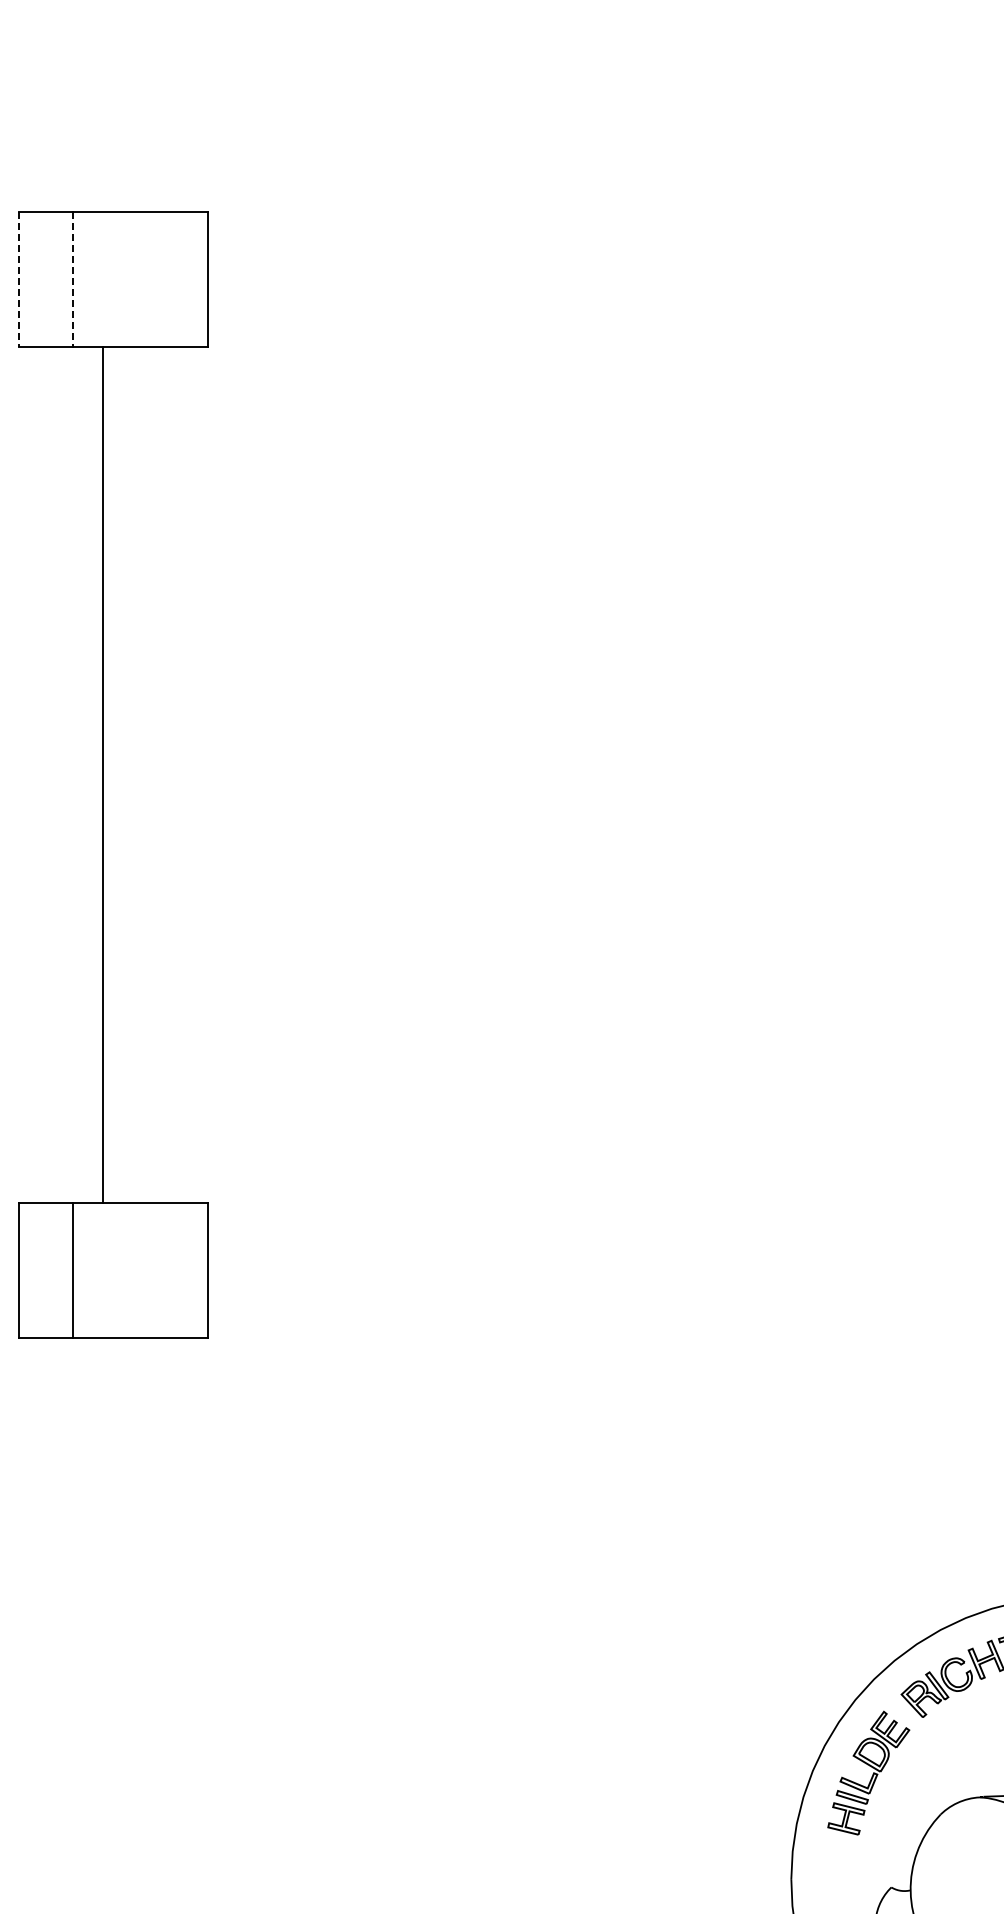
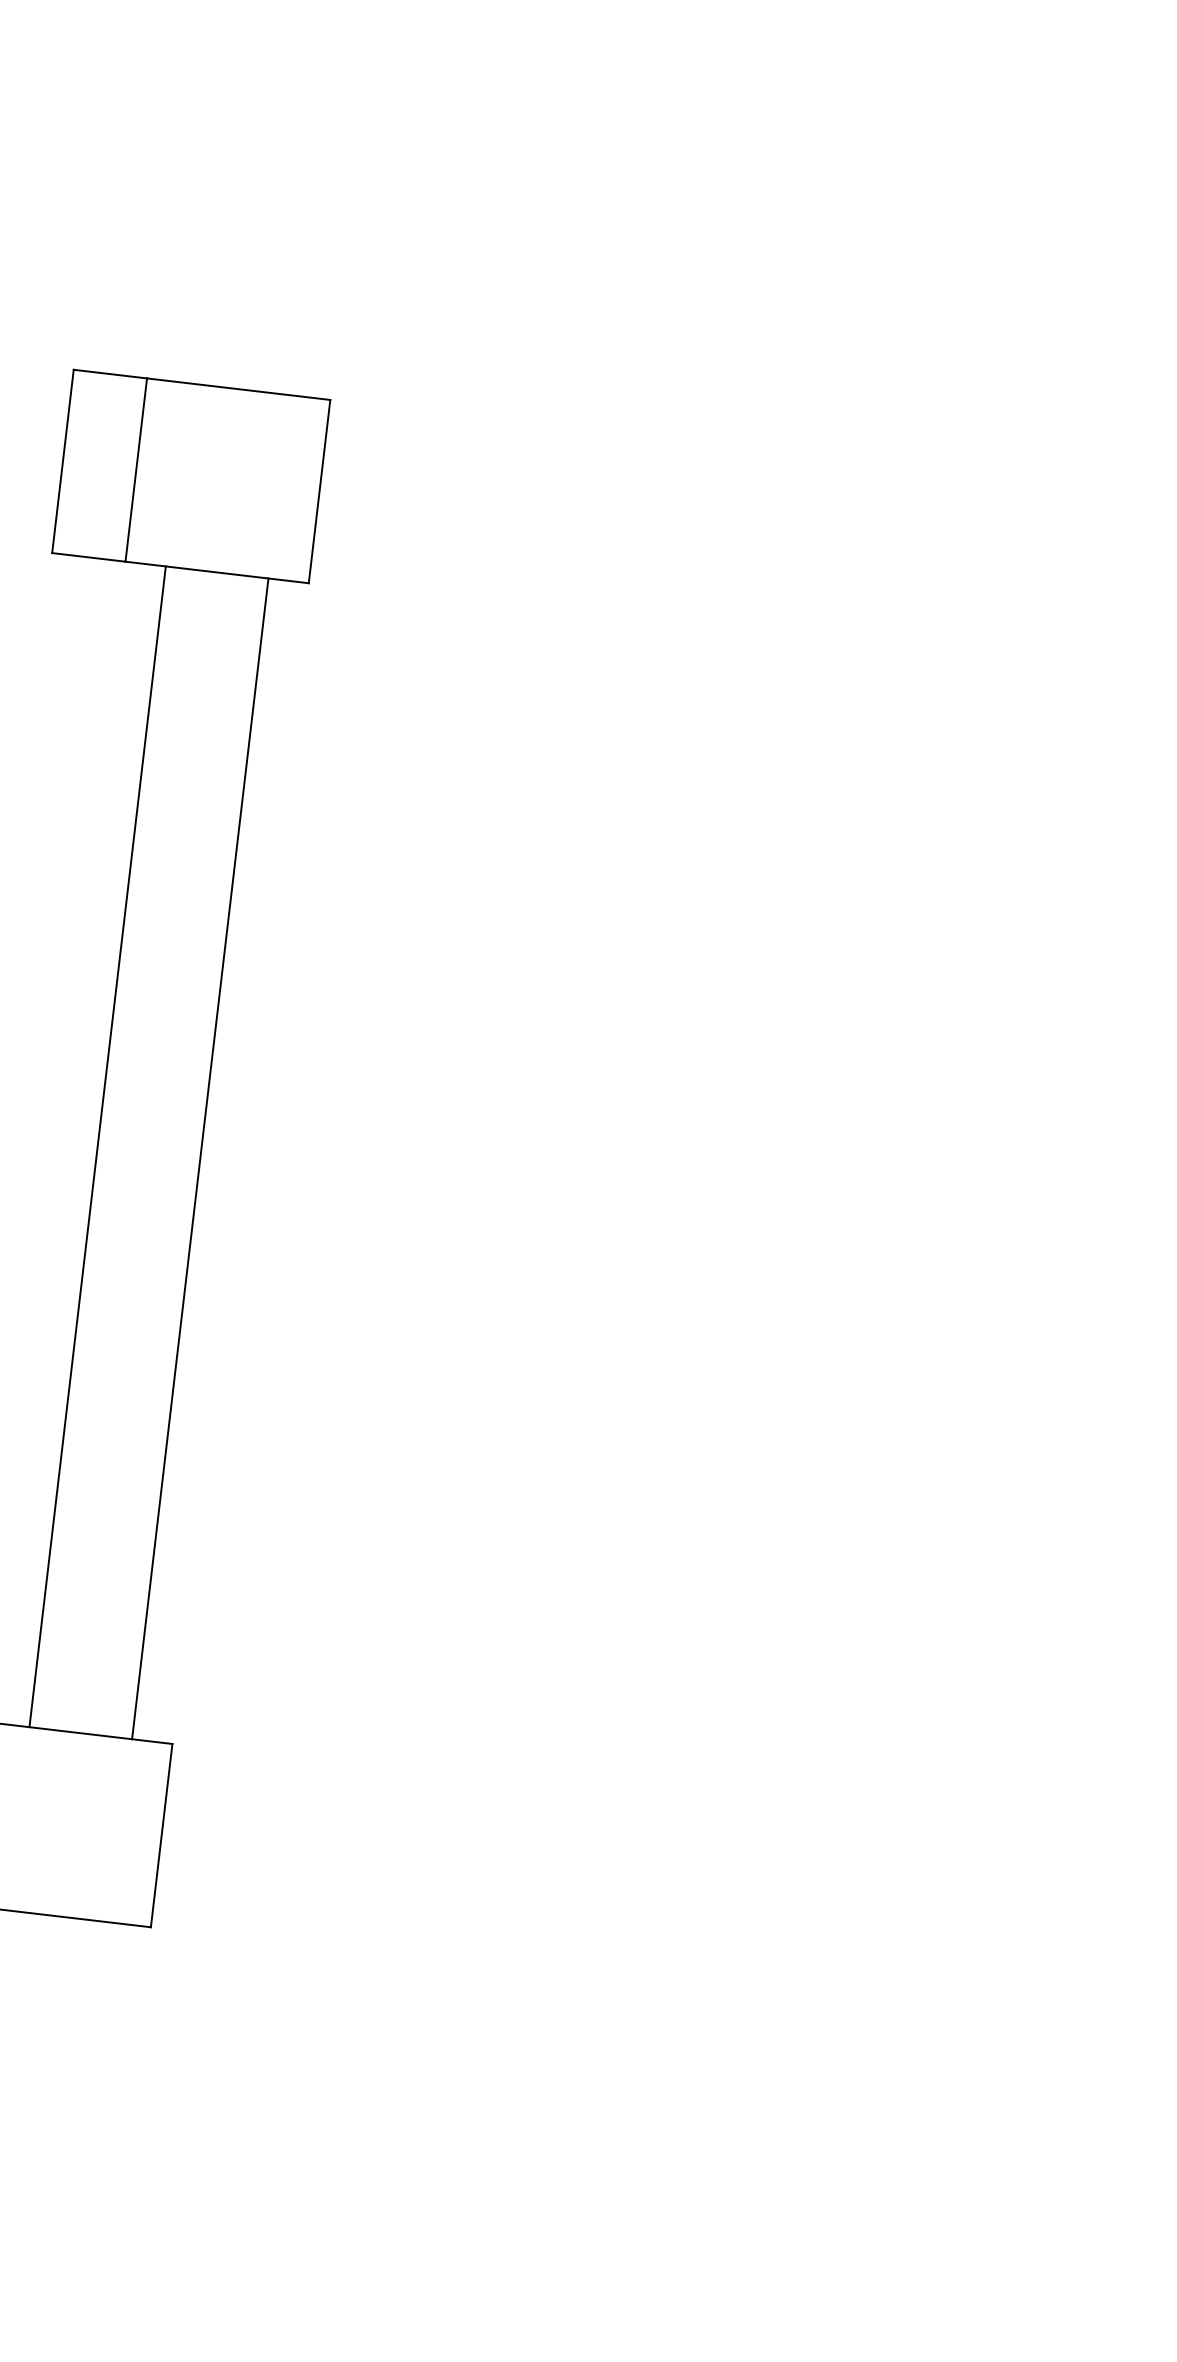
line: (18, 279) -> (62, 461), dashed -> solid
line: (72, 279) -> (135, 470), dashed -> solid
line: (178, 774) -> (200, 1158), added

